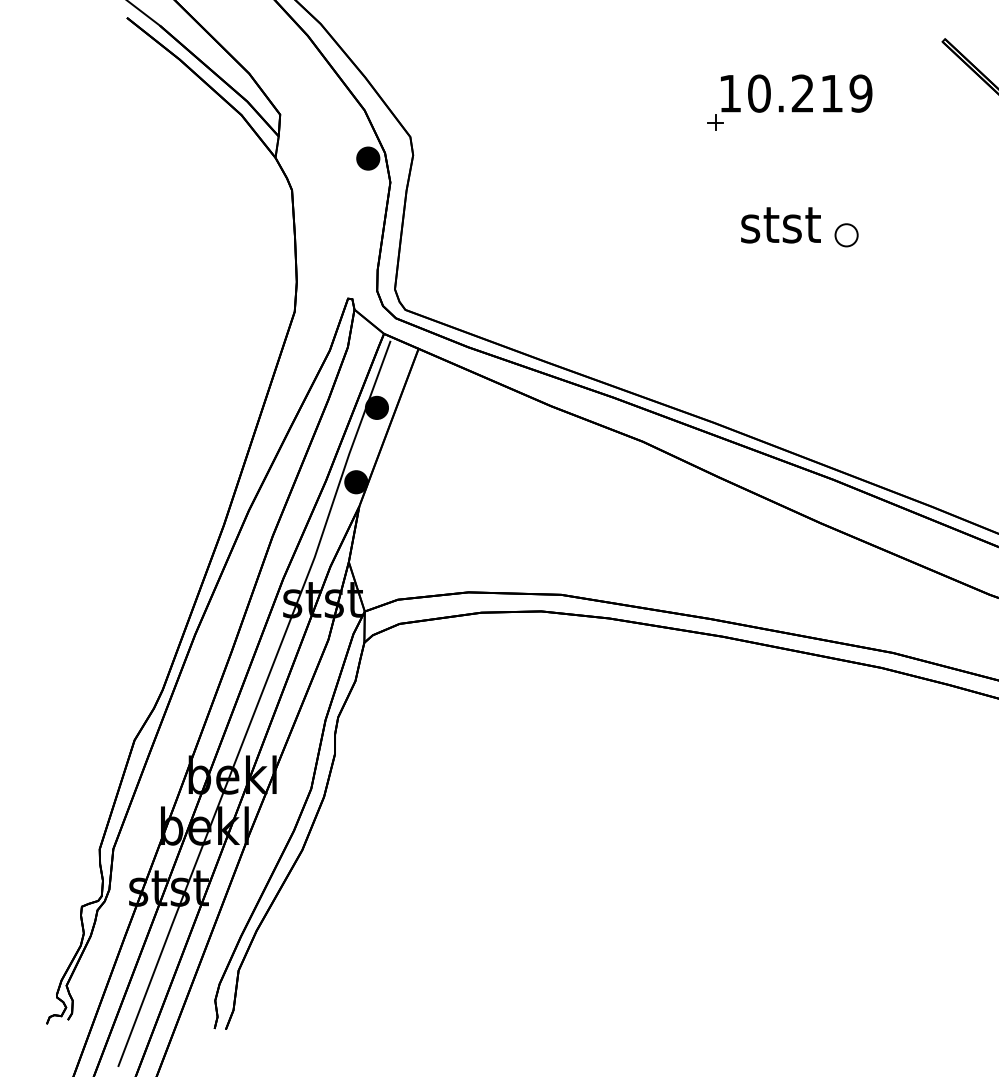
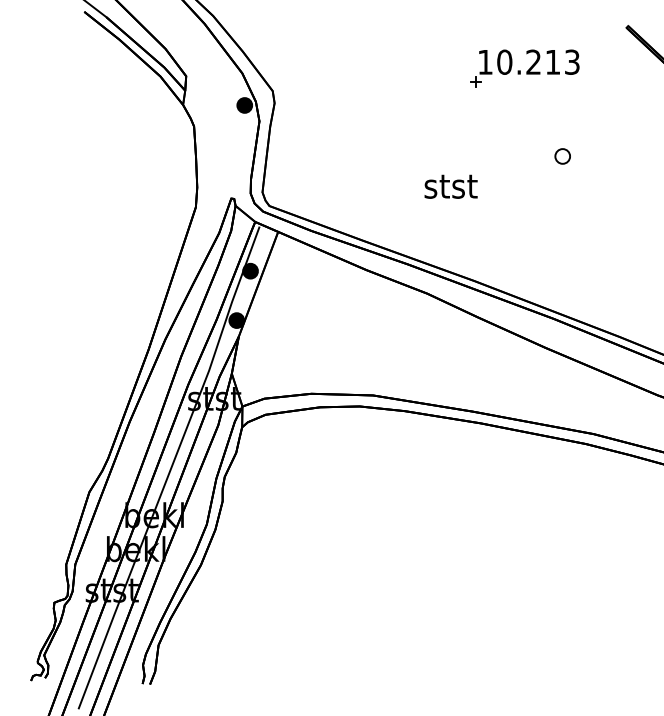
text: (859, 92) -> (571, 61), 10.219 -> 10.213
text: (780, 224) -> (450, 186), moved

